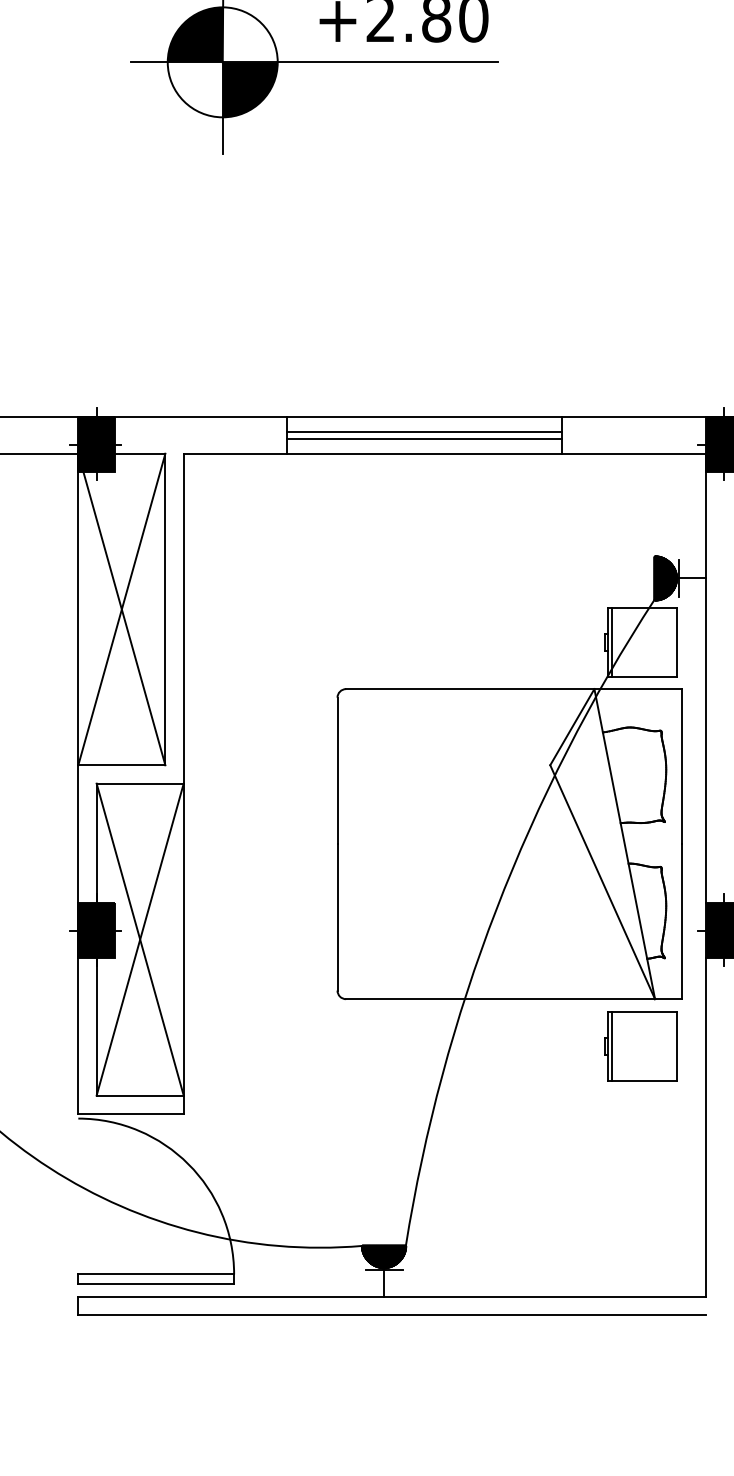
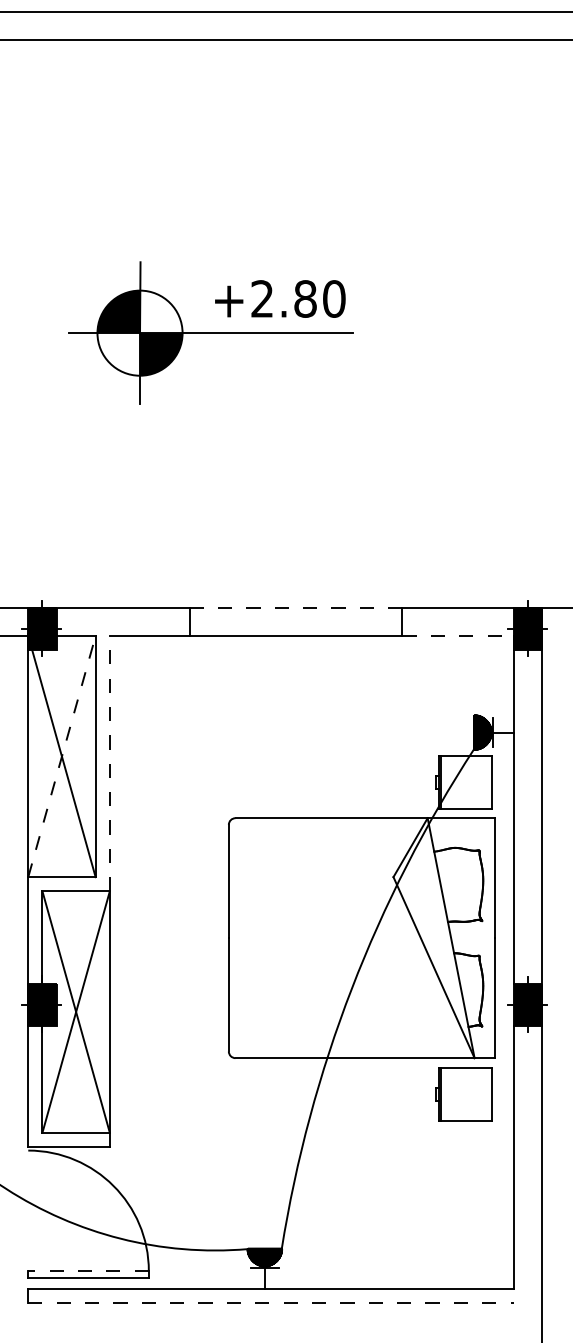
line: (423, 416) -> (295, 607), solid -> dashed
line: (423, 432) -> (295, 619), removed
line: (423, 438) -> (295, 624), removed
line: (634, 454) -> (458, 636), solid -> dashed
line: (122, 609) -> (62, 756), solid -> dashed
line: (183, 618) -> (109, 763), solid -> dashed
line: (156, 1274) -> (88, 1271), solid -> dashed
line: (392, 1314) -> (271, 1302), solid -> dashed

